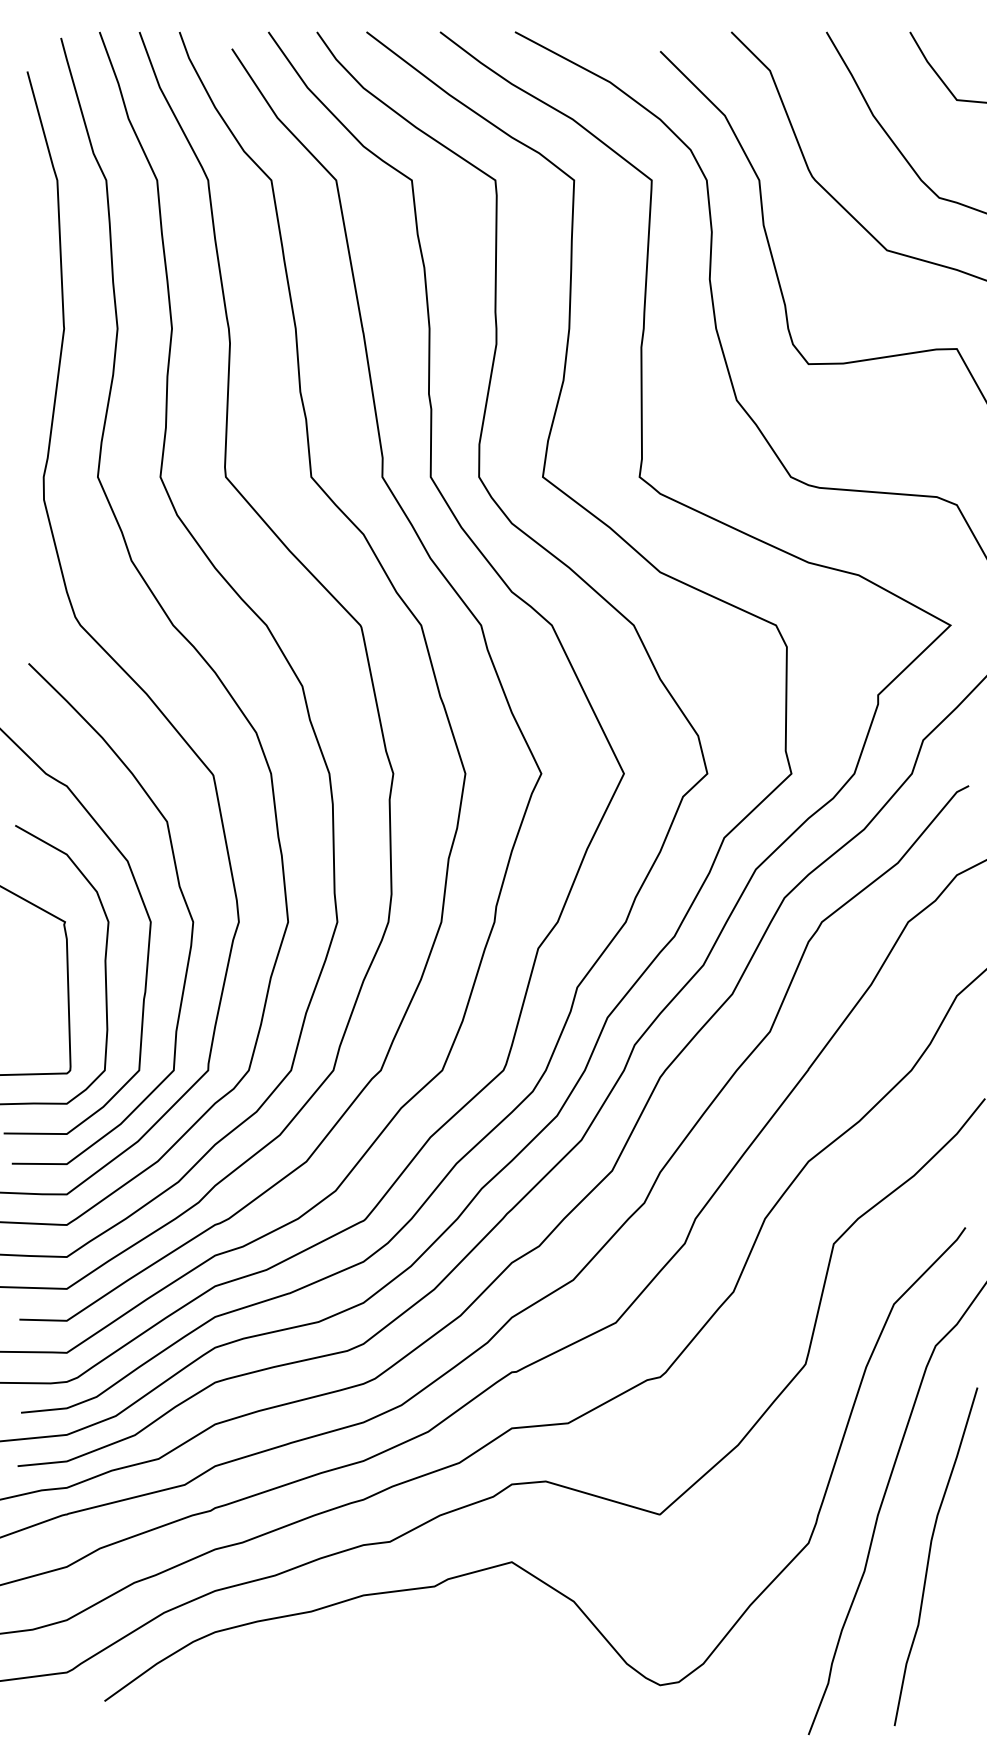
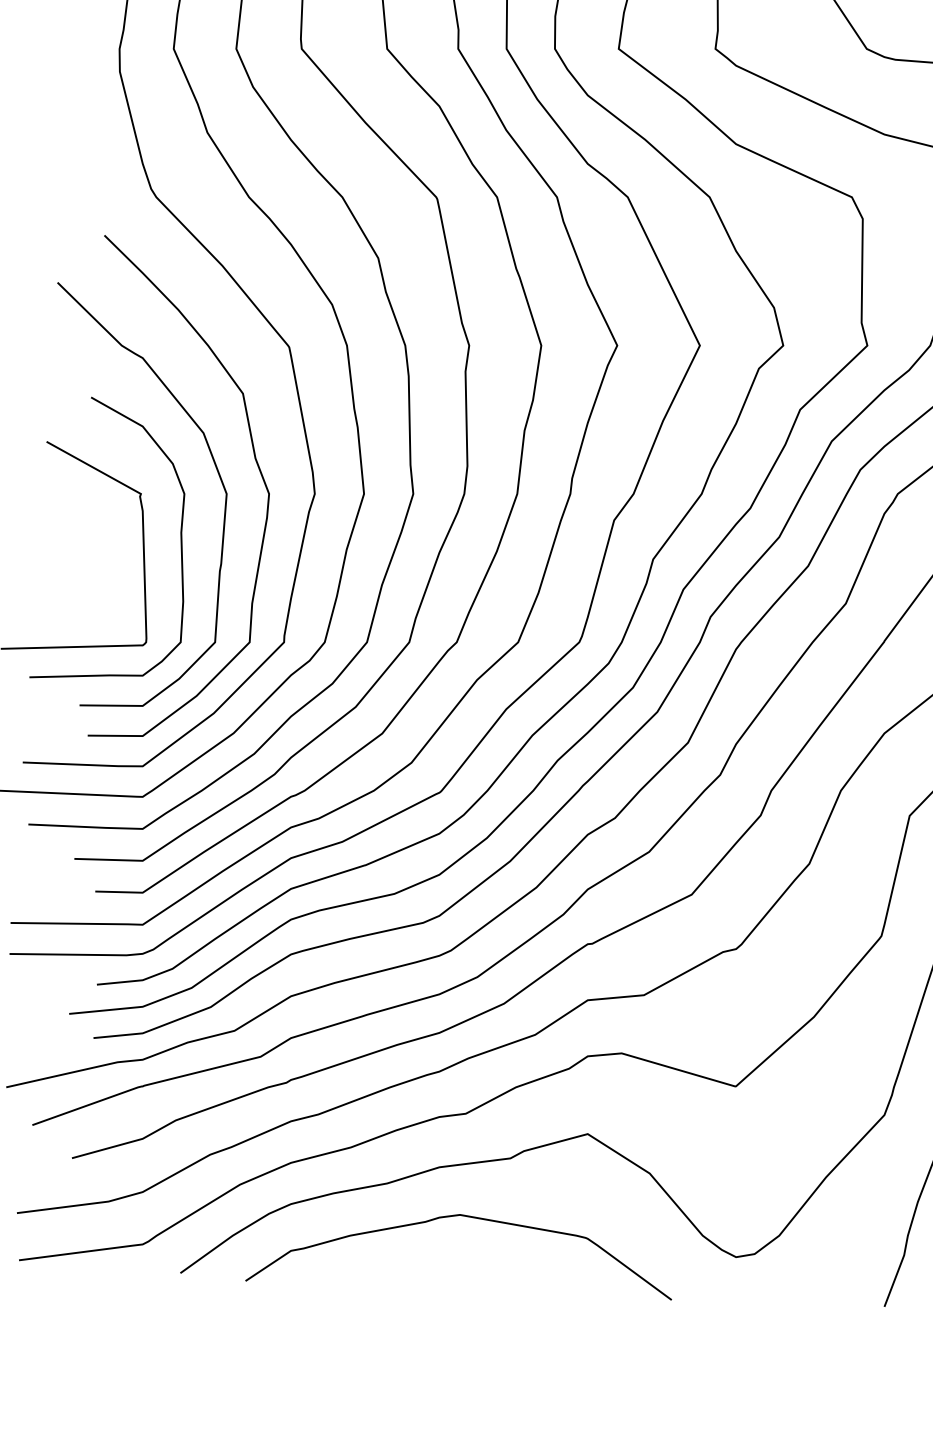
curve: (374, 1645) -> (450, 1217), added

